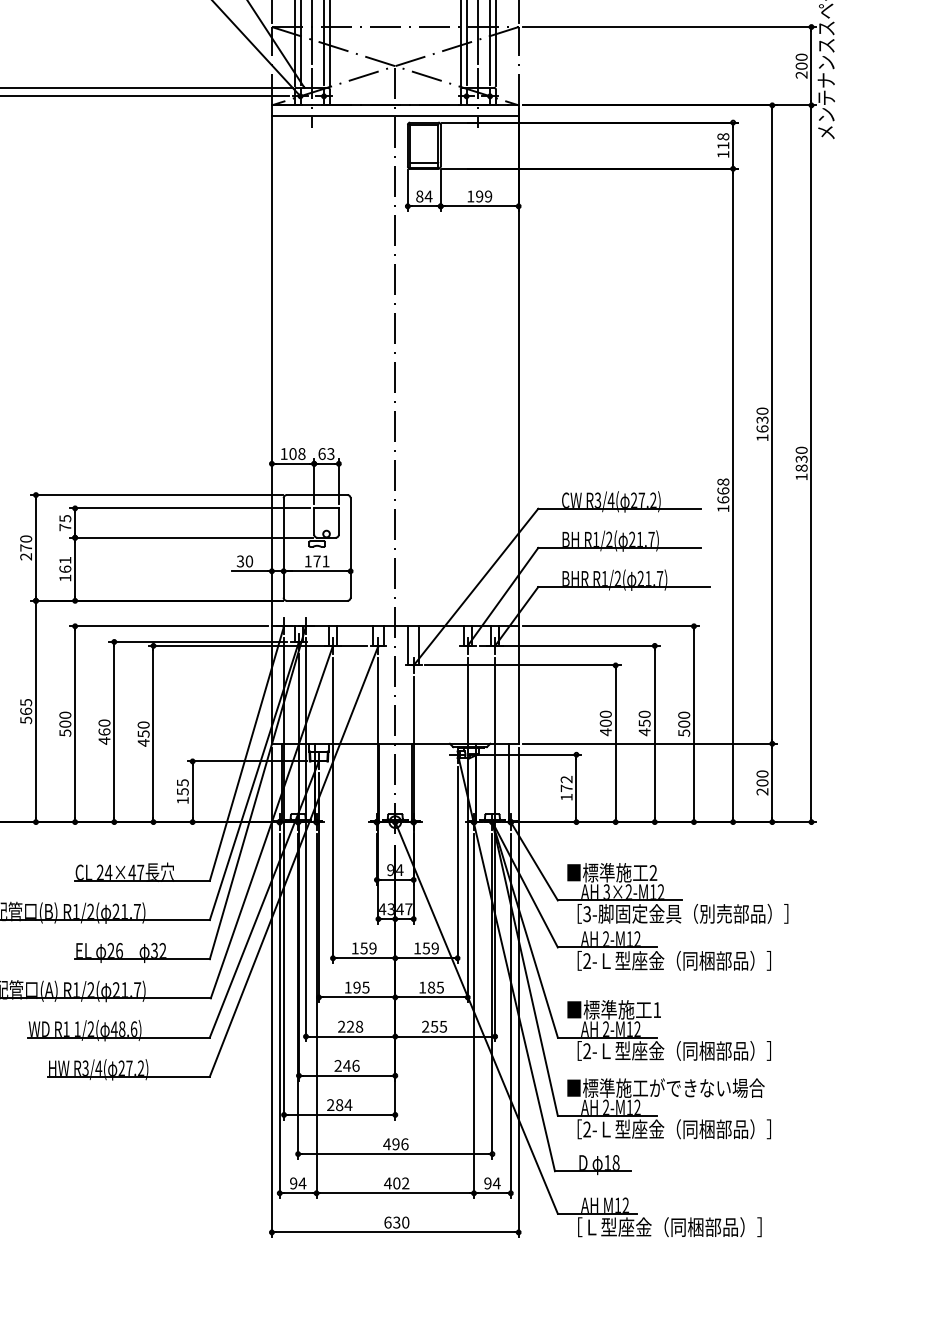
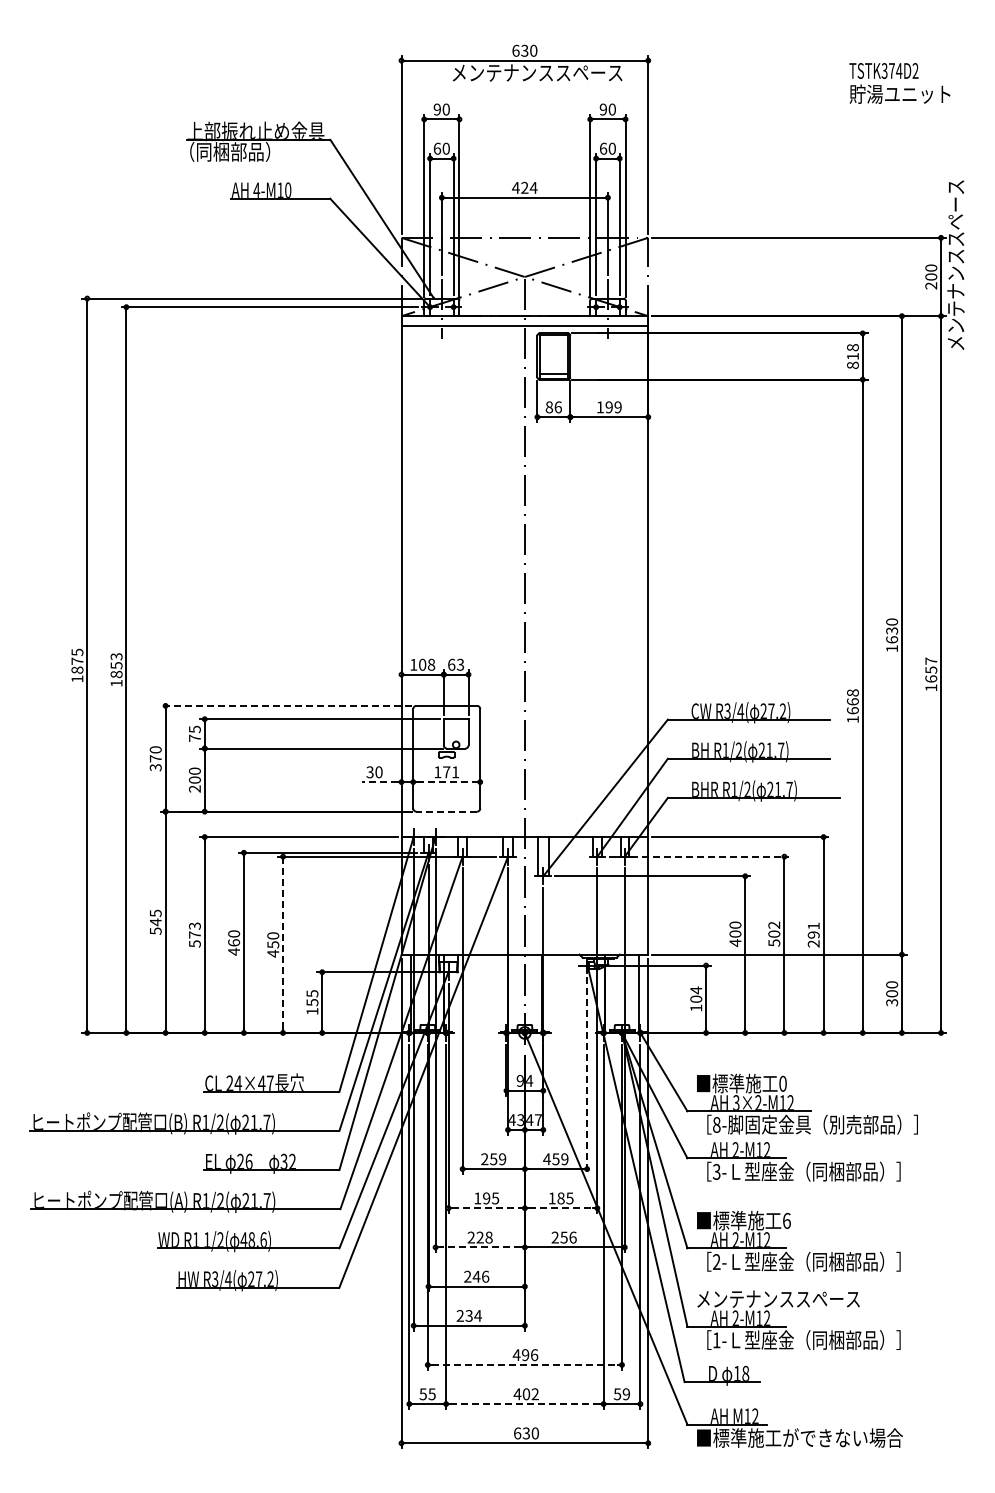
text: (722, 153) -> (852, 364), 118 -> 818
text: (428, 196) -> (558, 407), 84 -> 86
text: (801, 458) -> (931, 669), 1830 -> 1657
line: (156, 494) -> (286, 705), solid -> dashed
text: (25, 556) -> (155, 767), 270 -> 370
text: (64, 568) -> (194, 779), 161 -> 200
line: (249, 571) -> (379, 782), solid -> dashed
line: (316, 571) -> (446, 782), solid -> dashed
line: (316, 600) -> (446, 811), solid -> dashed
line: (569, 645) -> (699, 856), solid -> dashed
text: (25, 711) -> (155, 922), 565 -> 545
text: (64, 719) -> (194, 930), 500 -> 573
text: (644, 723) -> (774, 934), 450 -> 502
text: (683, 723) -> (813, 934), 500 -> 291
line: (153, 733) -> (283, 944), solid -> dashed
text: (566, 783) -> (696, 994), 172 -> 104
text: (762, 791) -> (892, 1002), 200 -> 300
line: (457, 865) -> (587, 1076), solid -> dashed
text: (652, 872) -> (782, 1083), 2 -> 0
text: (586, 913) -> (716, 1124), 3- -> 8-
text: (354, 948) -> (484, 1159), 159 -> 259
text: (416, 948) -> (546, 1159), 159 -> 459
text: (586, 960) -> (716, 1171), 2- -> 3-
line: (357, 997) -> (487, 1208), solid -> dashed
line: (431, 997) -> (561, 1208), solid -> dashed
text: (656, 1009) -> (786, 1220), 1 -> 6
text: (442, 1026) -> (572, 1237), 255 -> 256
line: (350, 1036) -> (480, 1247), solid -> dashed
text: (665, 1087) -> (795, 1298), ■標準施工ができない場合 -> メンテナンススペース
text: (338, 1104) -> (468, 1315), 284 -> 234
text: (586, 1129) -> (716, 1340), 2- -> 1-
line: (395, 1153) -> (525, 1364), solid -> dashed
text: (297, 1183) -> (427, 1394), 94 -> 55
text: (491, 1183) -> (621, 1394), 94 -> 59
line: (394, 1193) -> (524, 1404), solid -> dashed
text: (669, 1226) -> (799, 1437), ［Ｌ型座金（同梱部品）］ -> ■標準施工ができない場合

